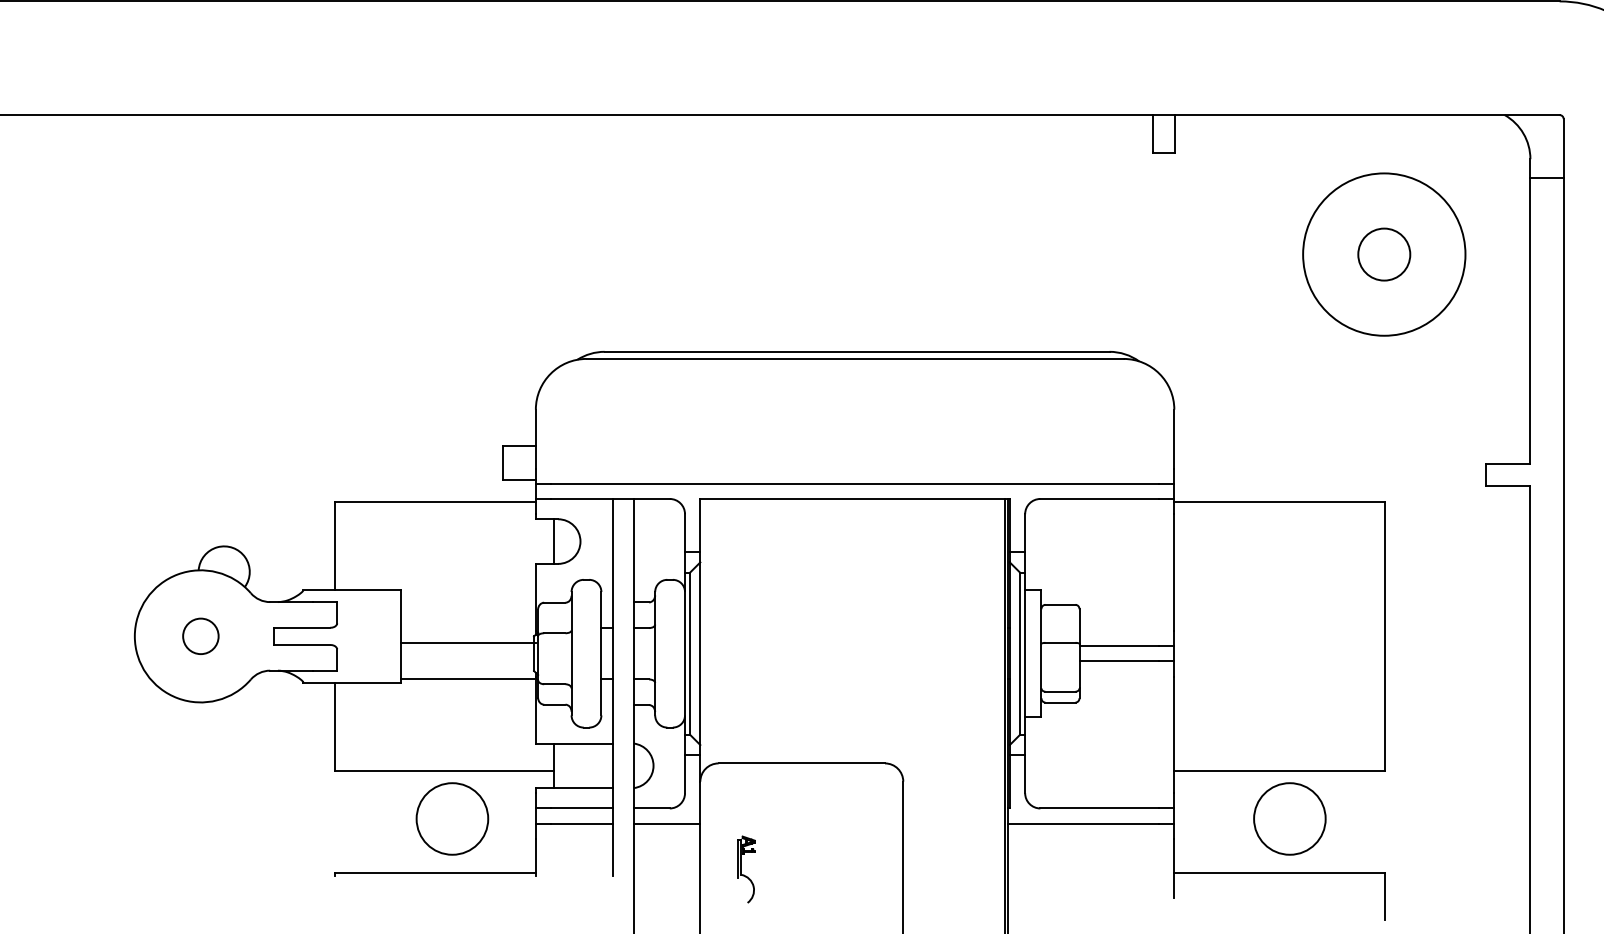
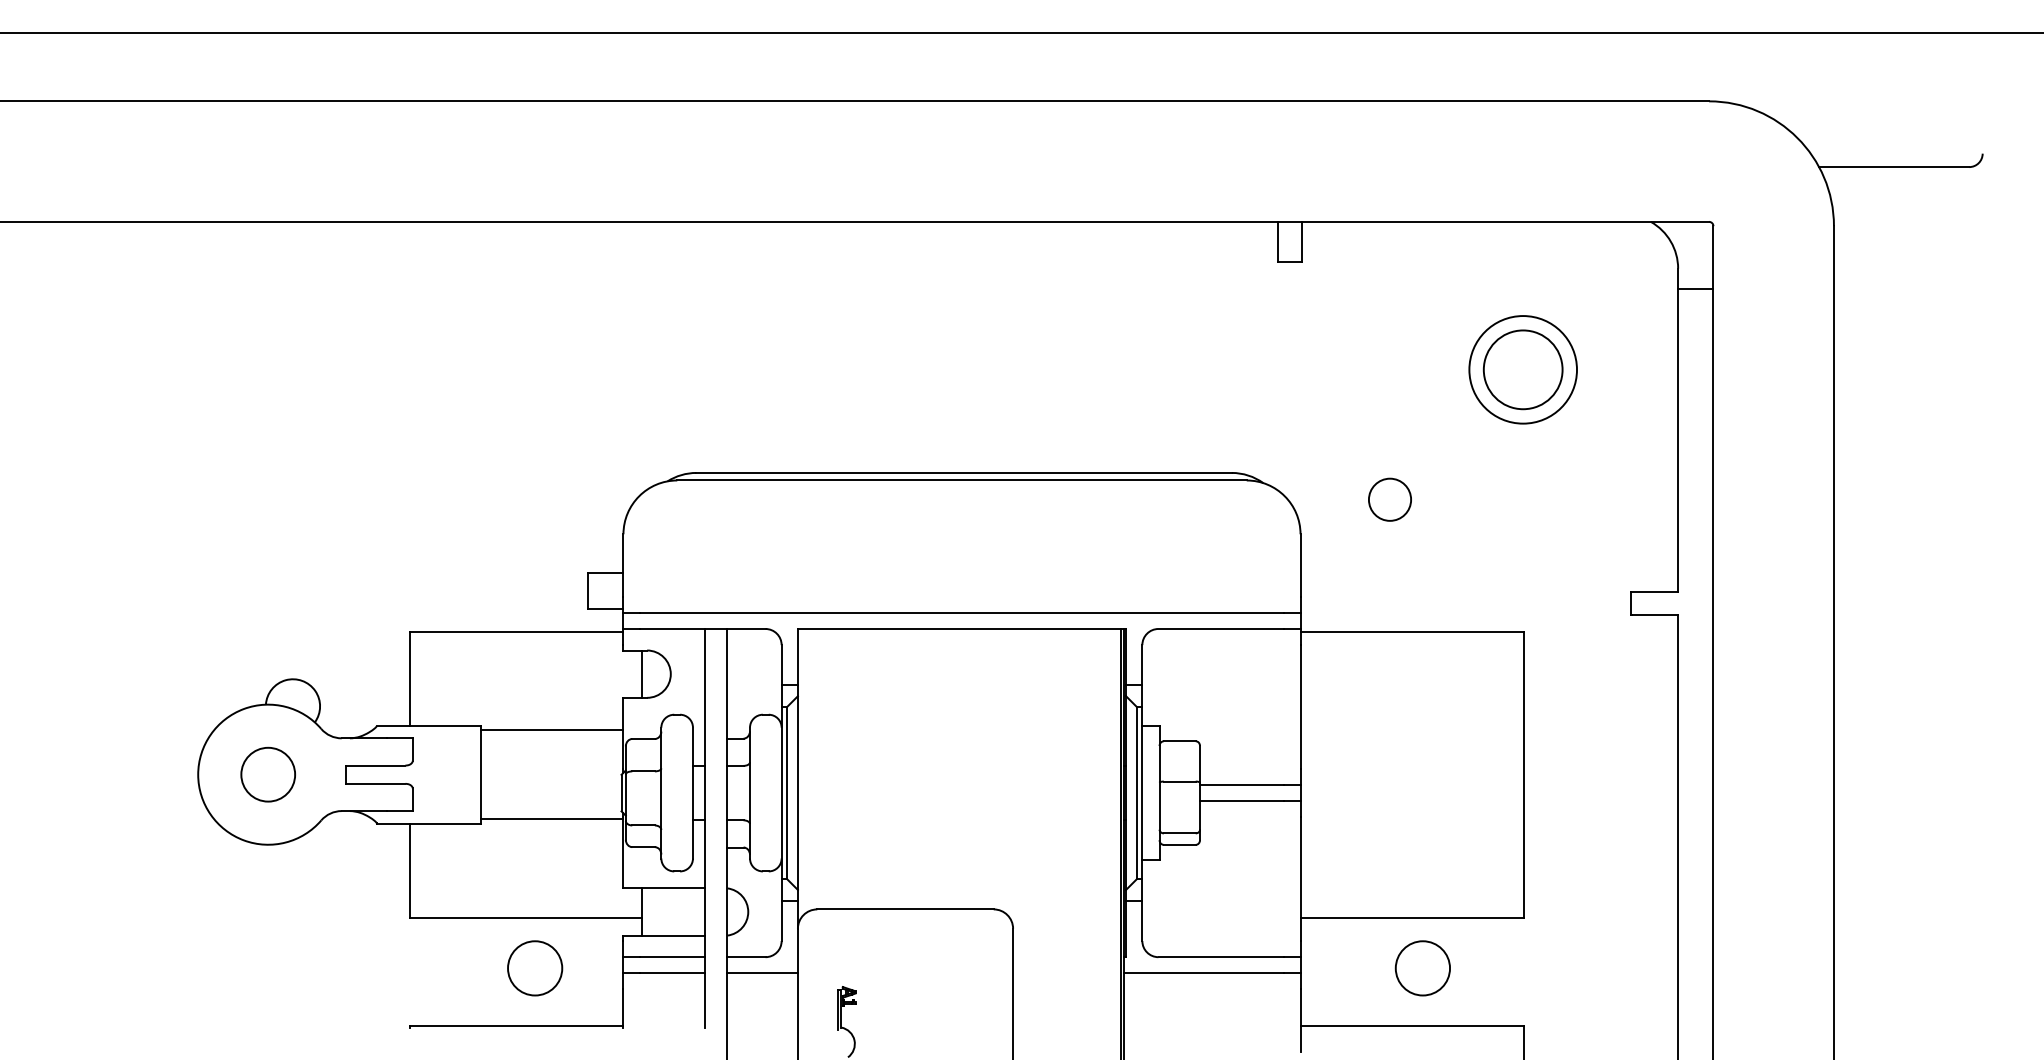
circle: (1383, 254) -> (1522, 369), size x1.43
circle: (1384, 254) -> (1523, 369), size x0.62
circle: (1258, 376) -> (1389, 499), added
circle: (201, 636) -> (268, 774), size x1.43
line: (467, 643) -> (551, 730), moved
circle: (452, 819) -> (535, 968), size x0.71
circle: (1289, 819) -> (1422, 968), size x0.71

